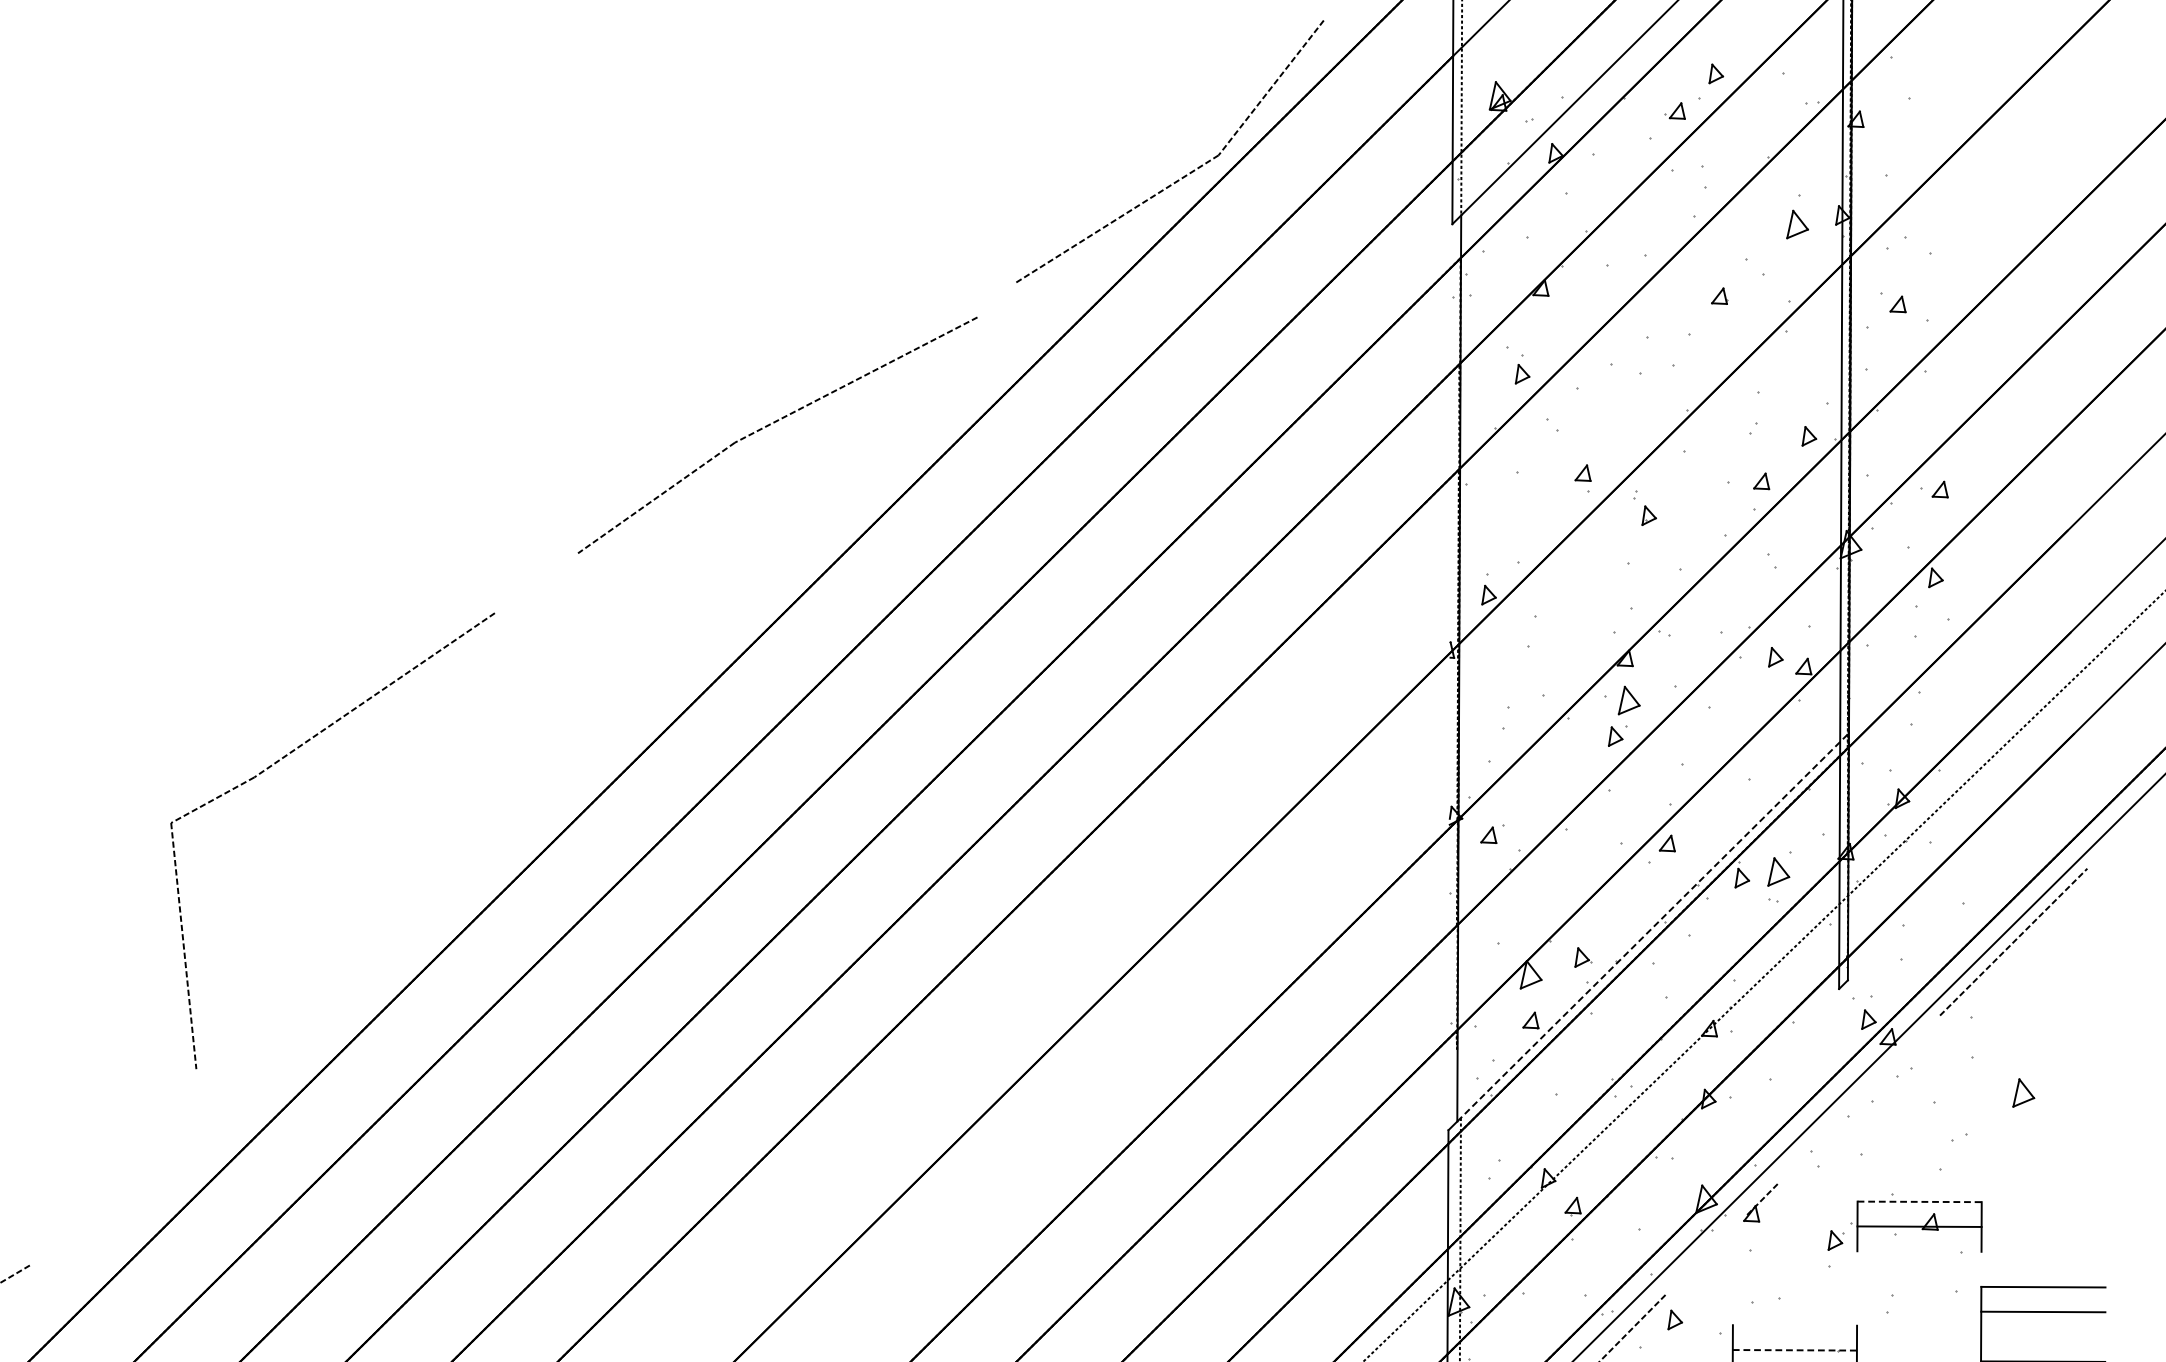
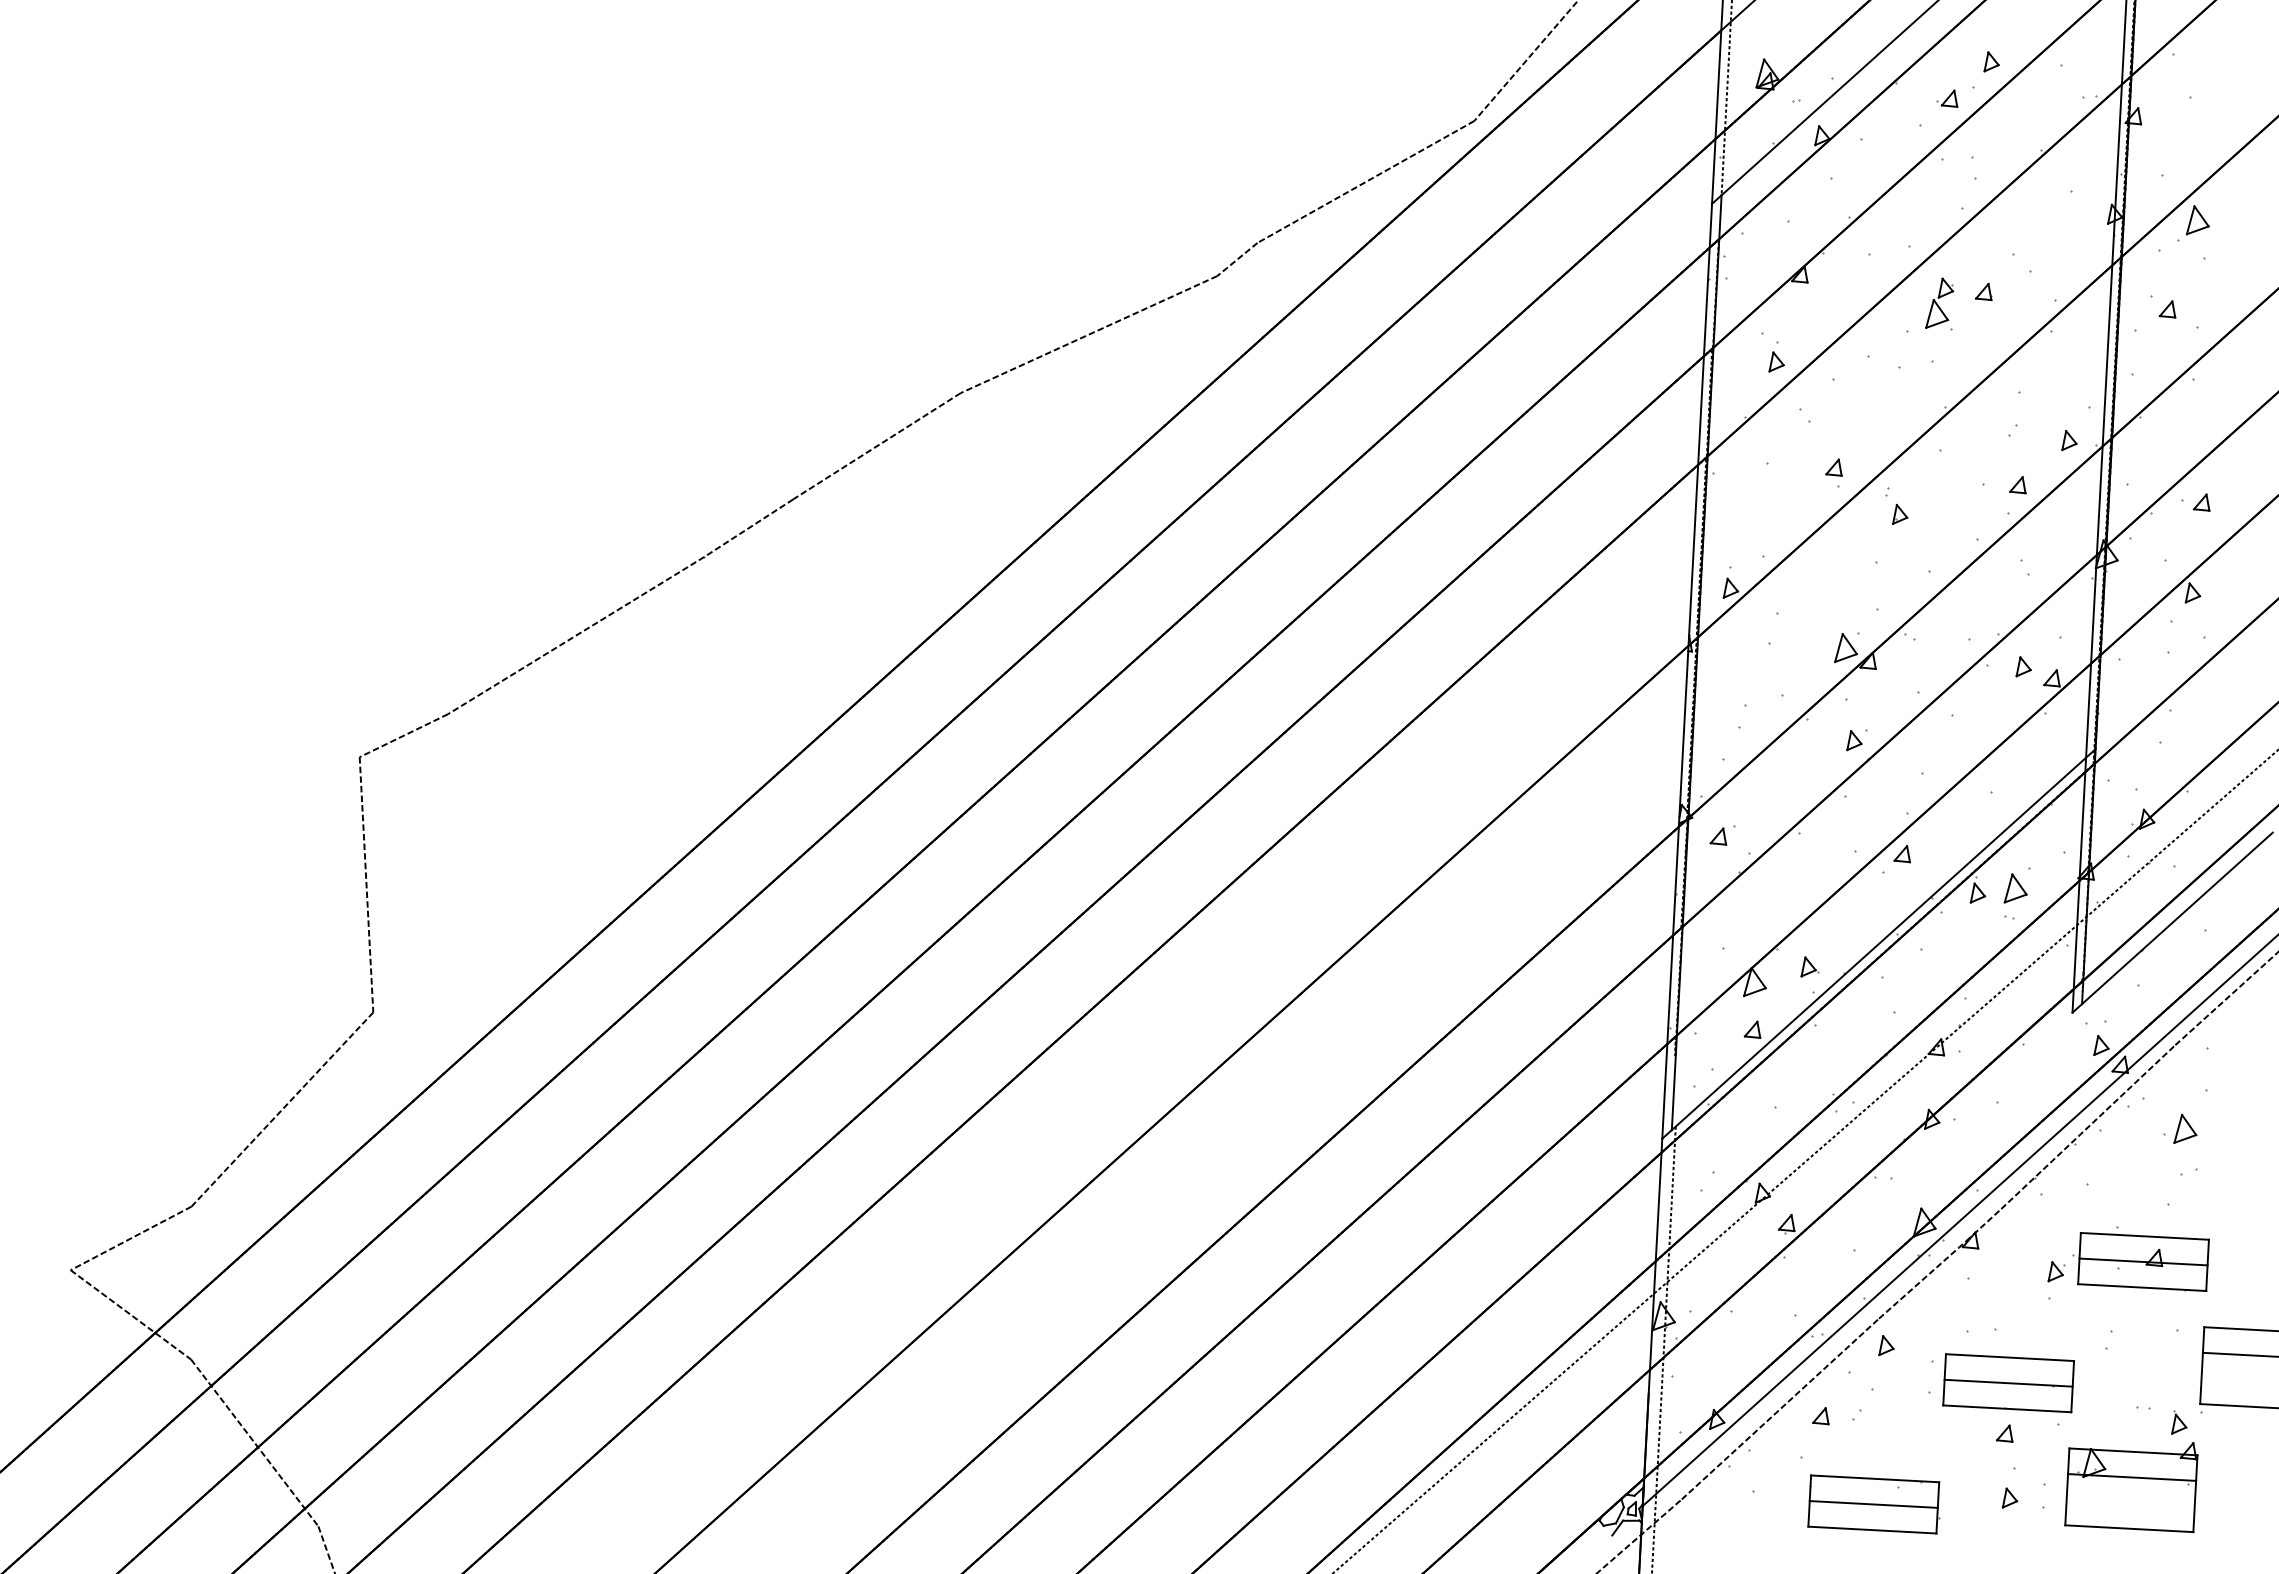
part: (1796, 224) -> (2197, 220), moved
line: (996, 300) -> (1237, 259), added
part: (1676, 308) -> (1939, 302), added
line: (536, 582) -> (748, 527), added
line: (1450, 676) -> (1687, 670), added
part: (1628, 699) -> (1845, 647), moved
line: (1936, 893) -> (2177, 918), added
line: (1652, 927) -> (1883, 939), dashed -> solid
part: (2023, 1092) -> (2185, 1128), moved
line: (1859, 1098) -> (2088, 1126), added
line: (113, 1167) -> (282, 1109), added
line: (1920, 1201) -> (2145, 1236), dashed -> solid
line: (1919, 1251) -> (2142, 1287), added
line: (1706, 1254) -> (1922, 1279), added
line: (1794, 1325) -> (2009, 1357), added
line: (1795, 1350) -> (2009, 1383), dashed -> solid

